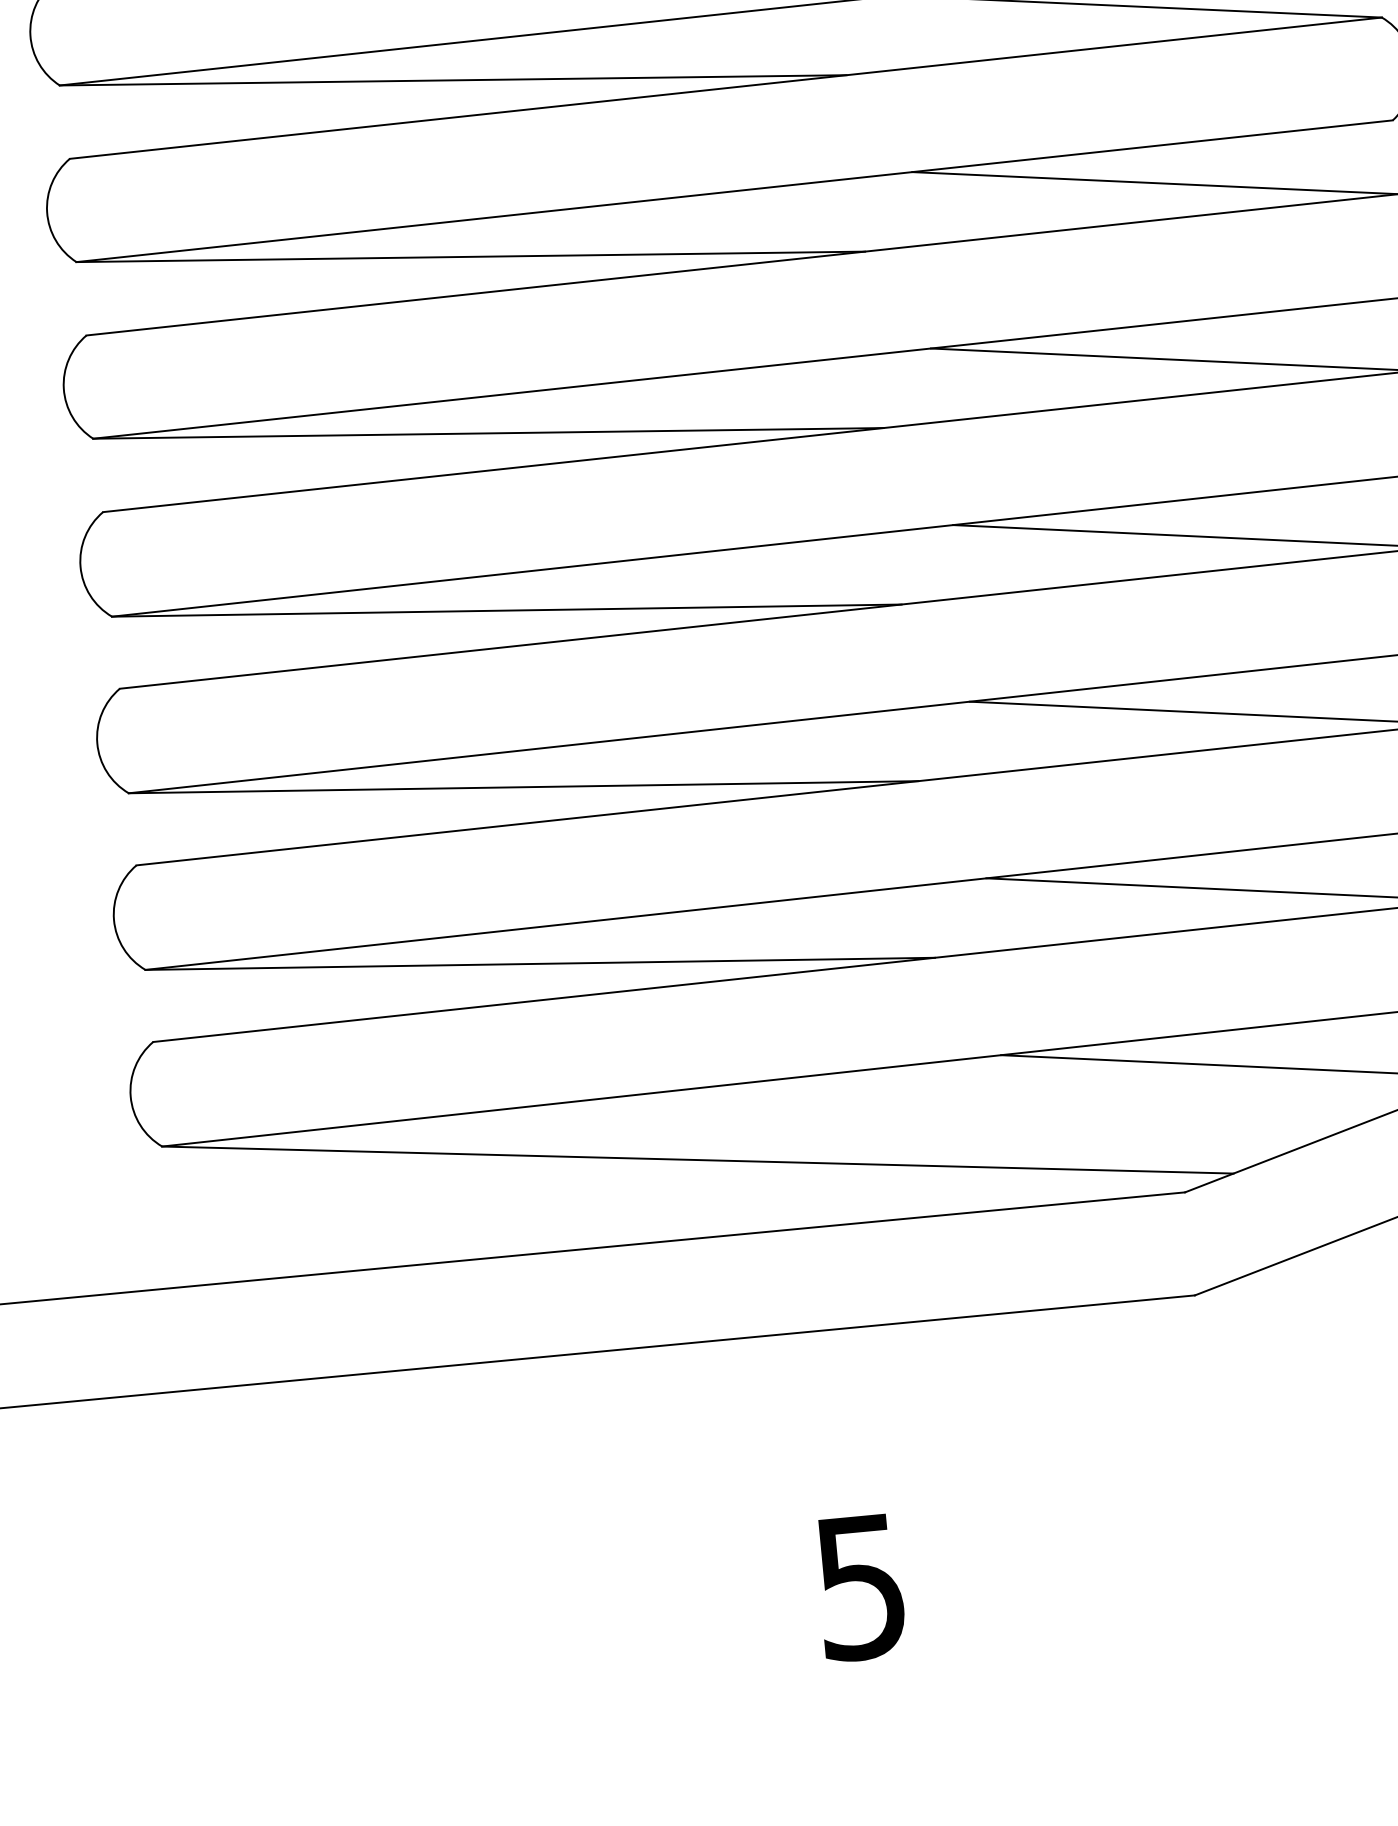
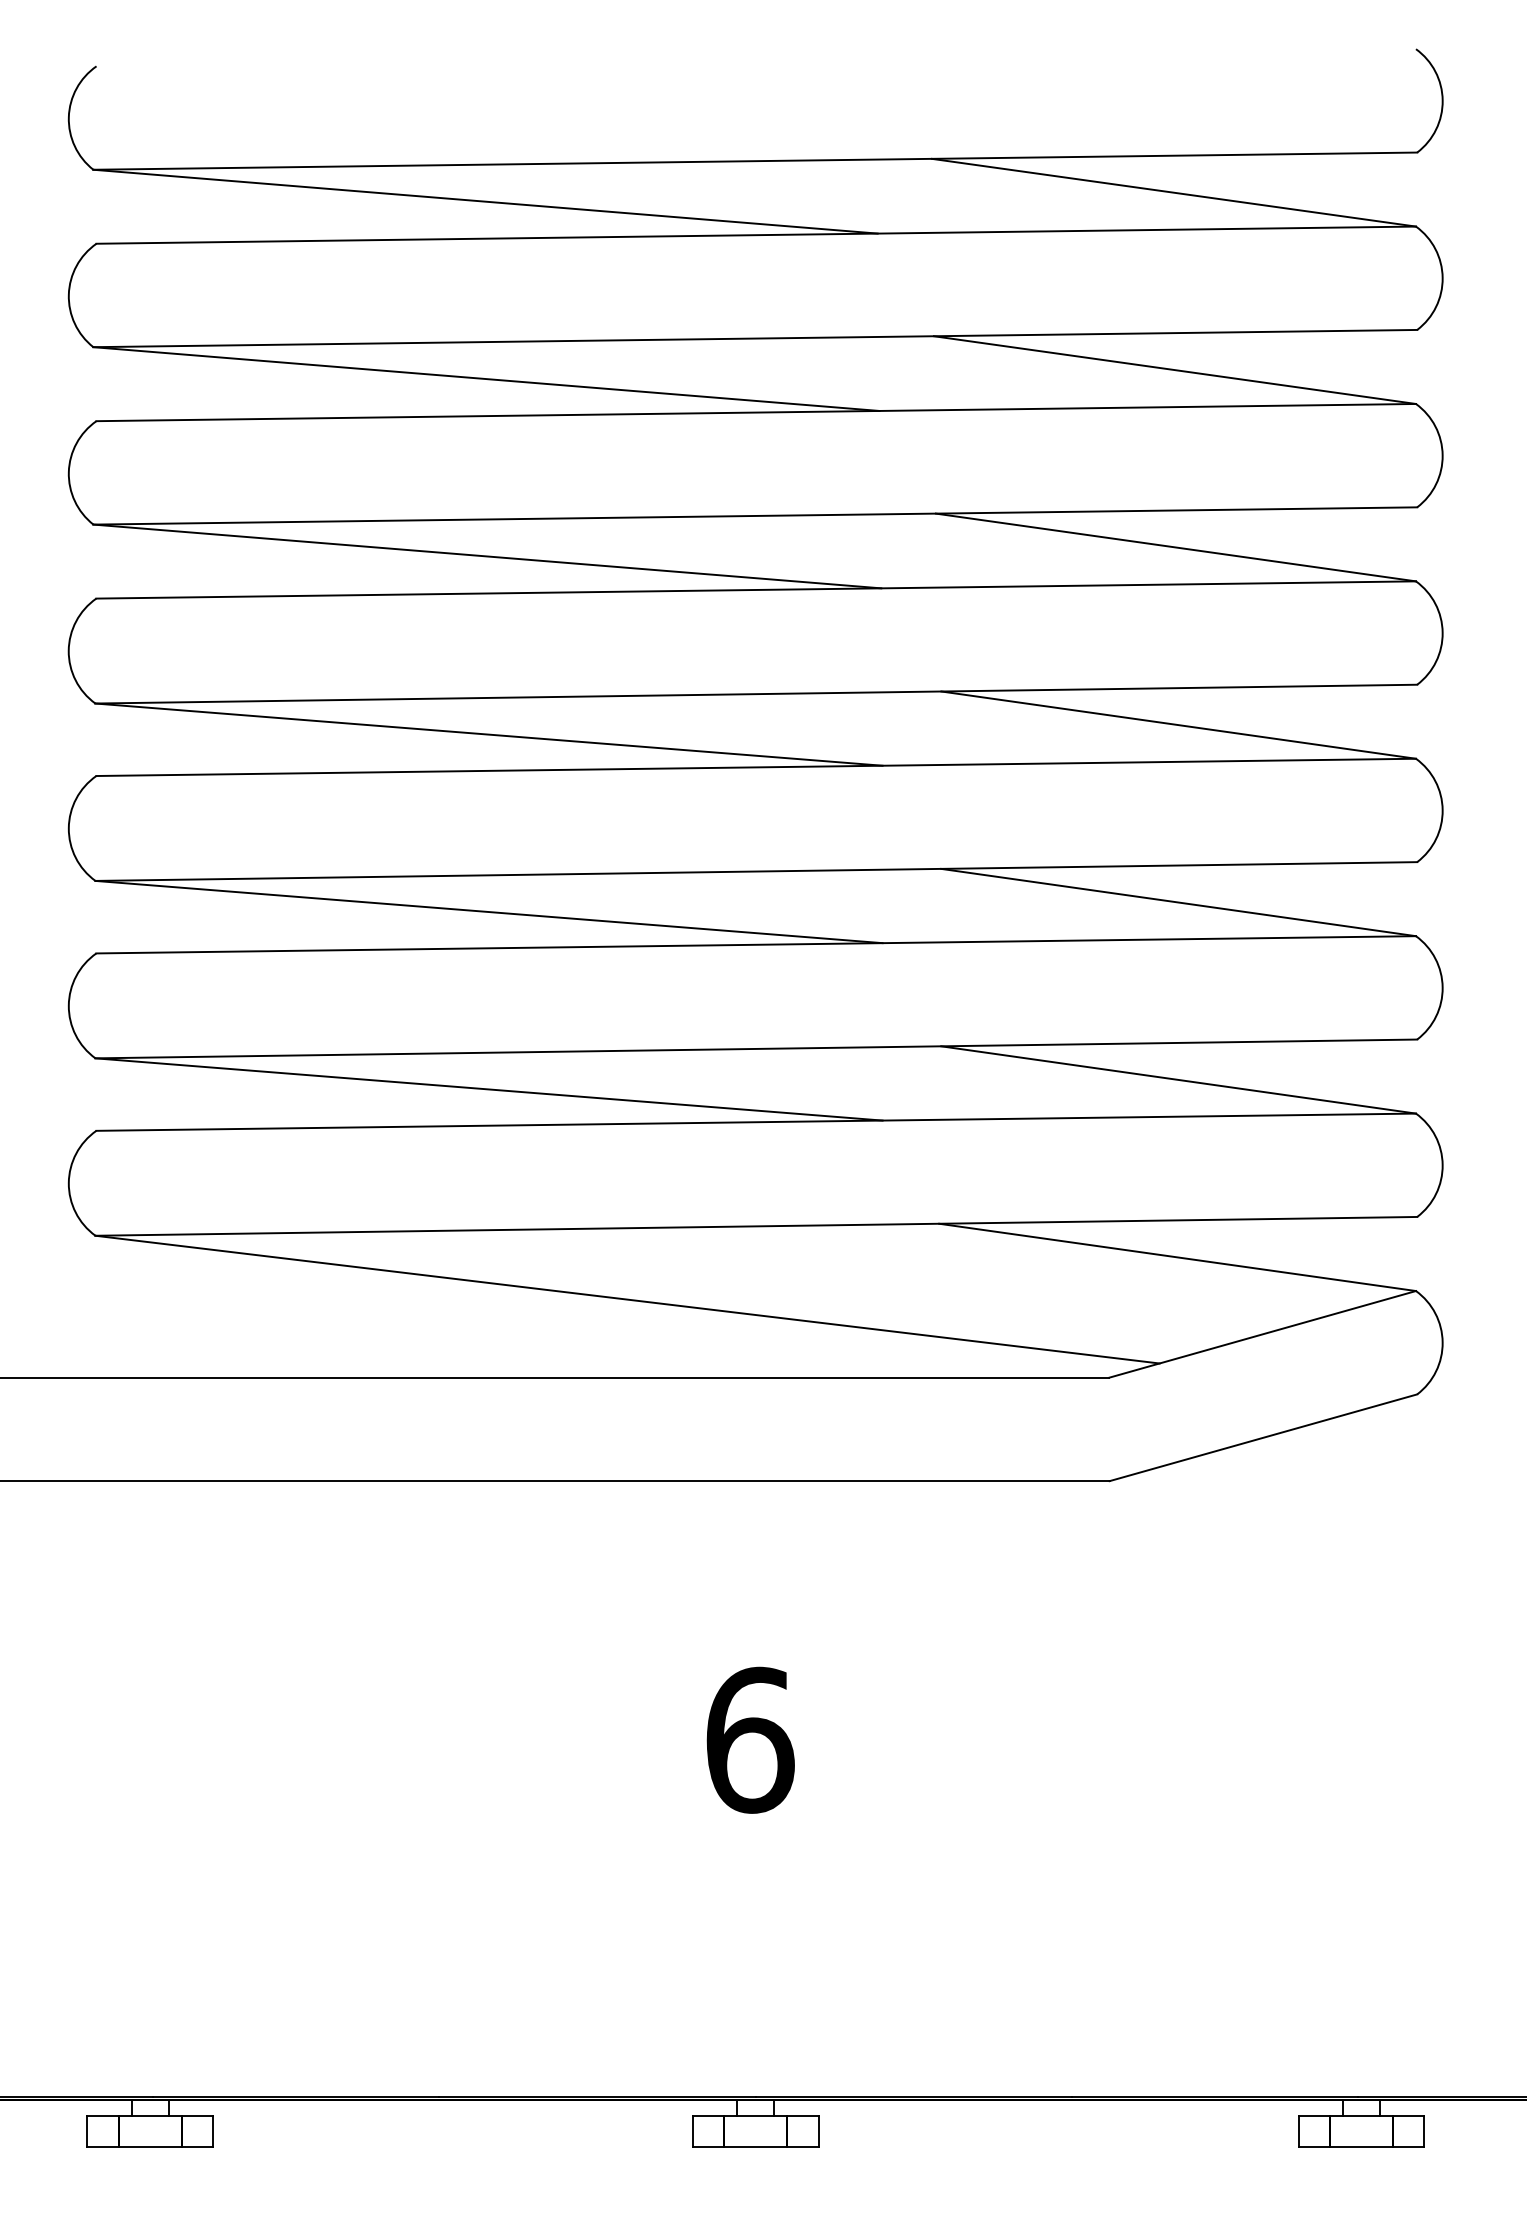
text: (861, 1586) -> (750, 1739), 5 -> 6

